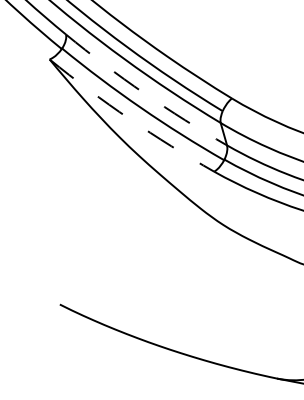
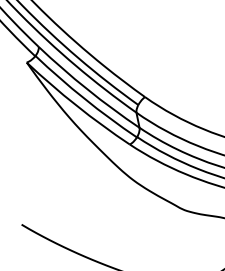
arc: (144, 93) -> (87, 89), dashed -> solid
arc: (129, 118) -> (76, 105), dashed -> solid

